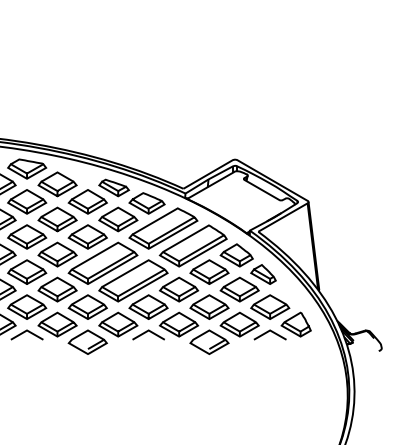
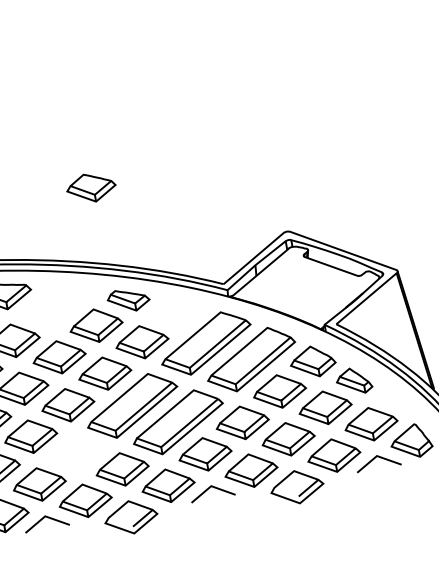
part: (57, 184) -> (50, 309), removed
part: (146, 203) -> (90, 188), moved
part: (57, 289) -> (76, 452), removed

